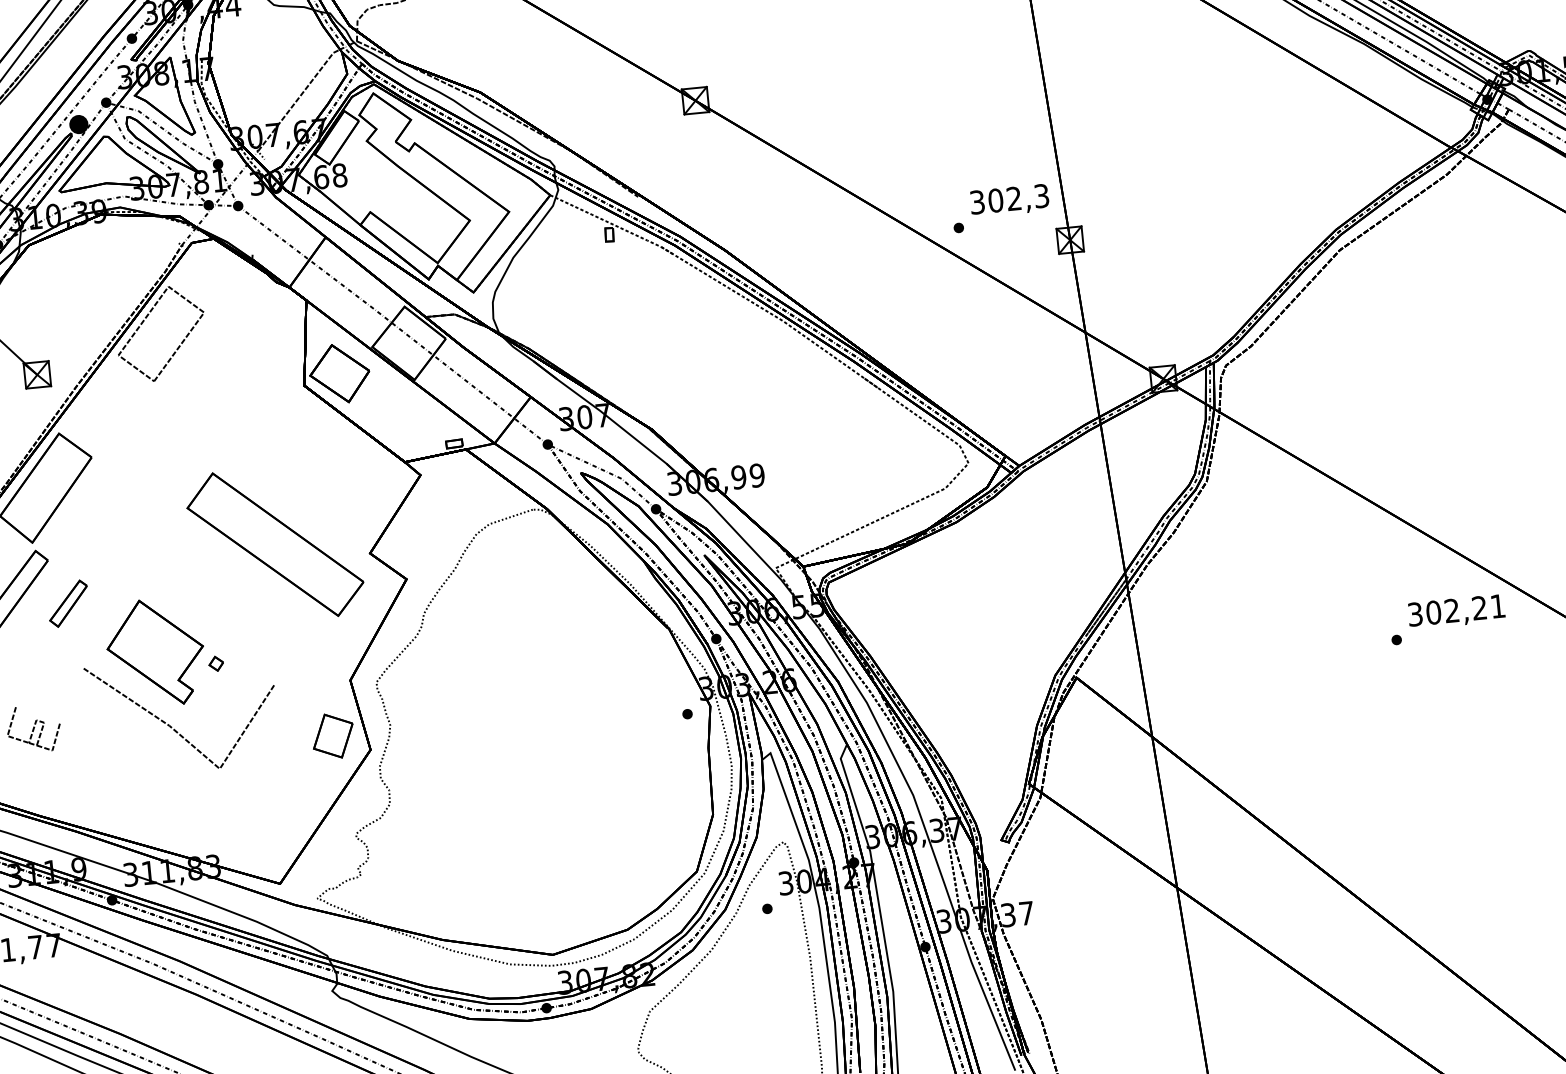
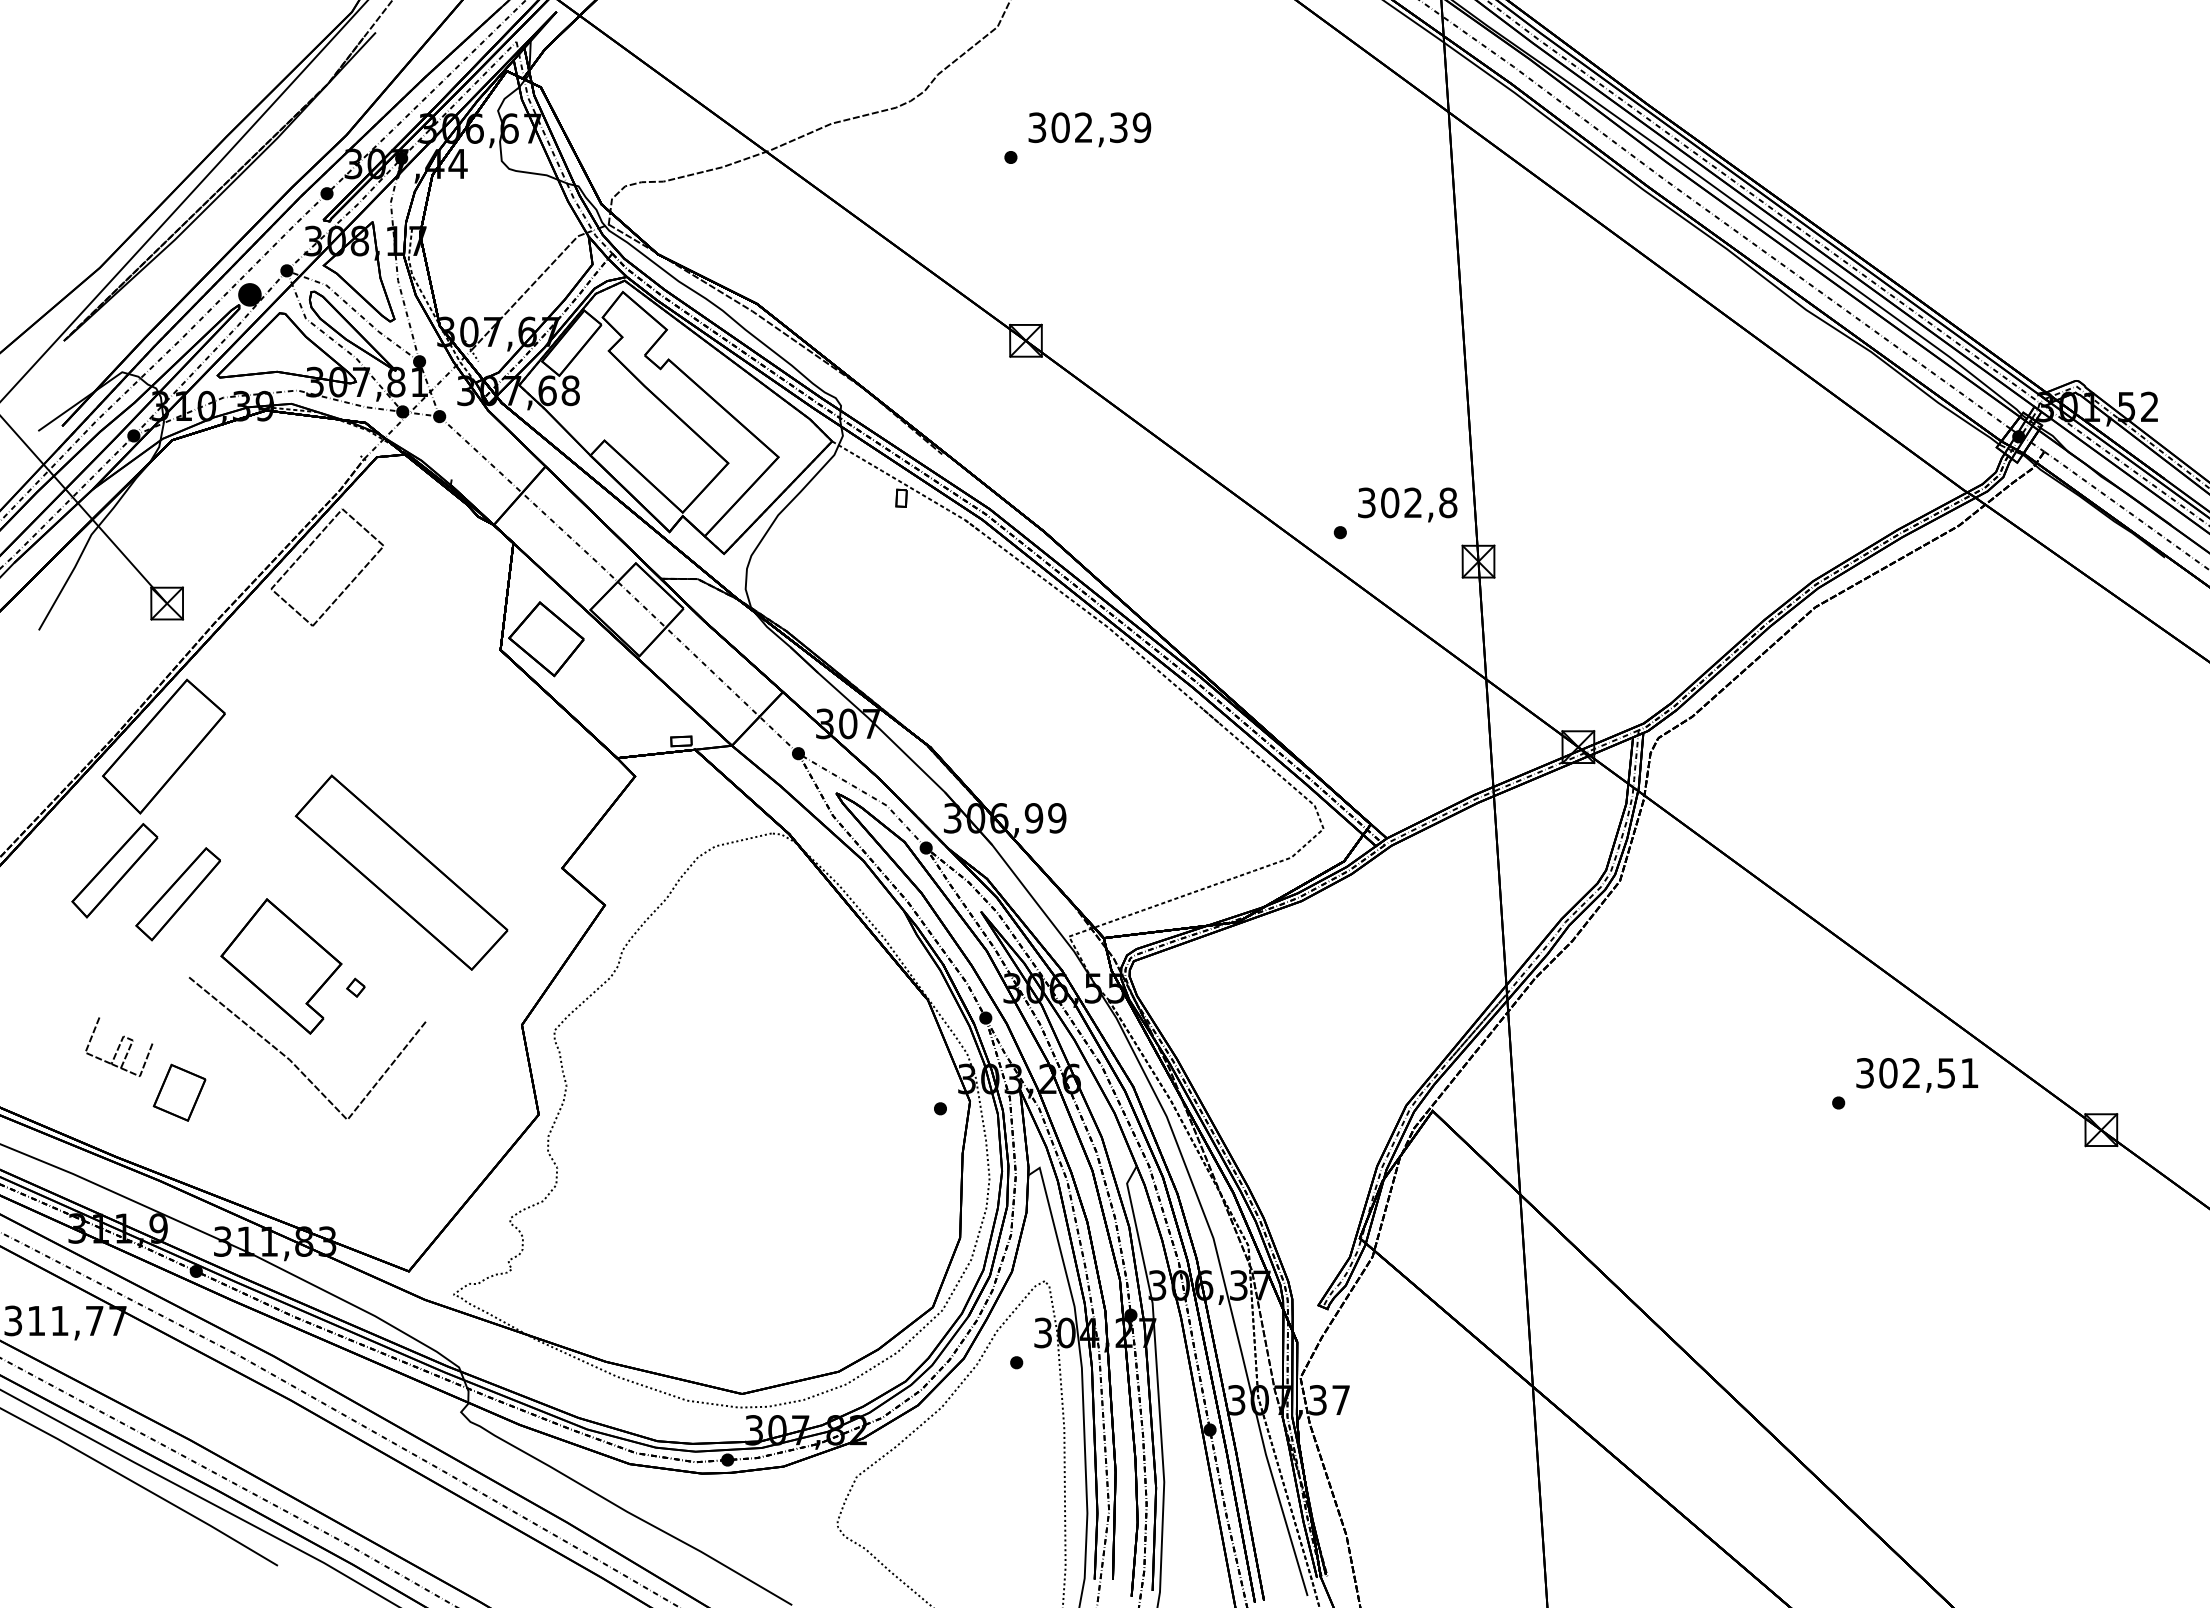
text: (1041, 195) -> (1448, 502), 302,3 -> 302,8
part: (275, 544) -> (401, 872), moved
part: (68, 603) -> (177, 894), size x1.67
text: (1478, 608) -> (1945, 1073), 302,21 -> 302,51
part: (333, 735) -> (179, 1092), moved

